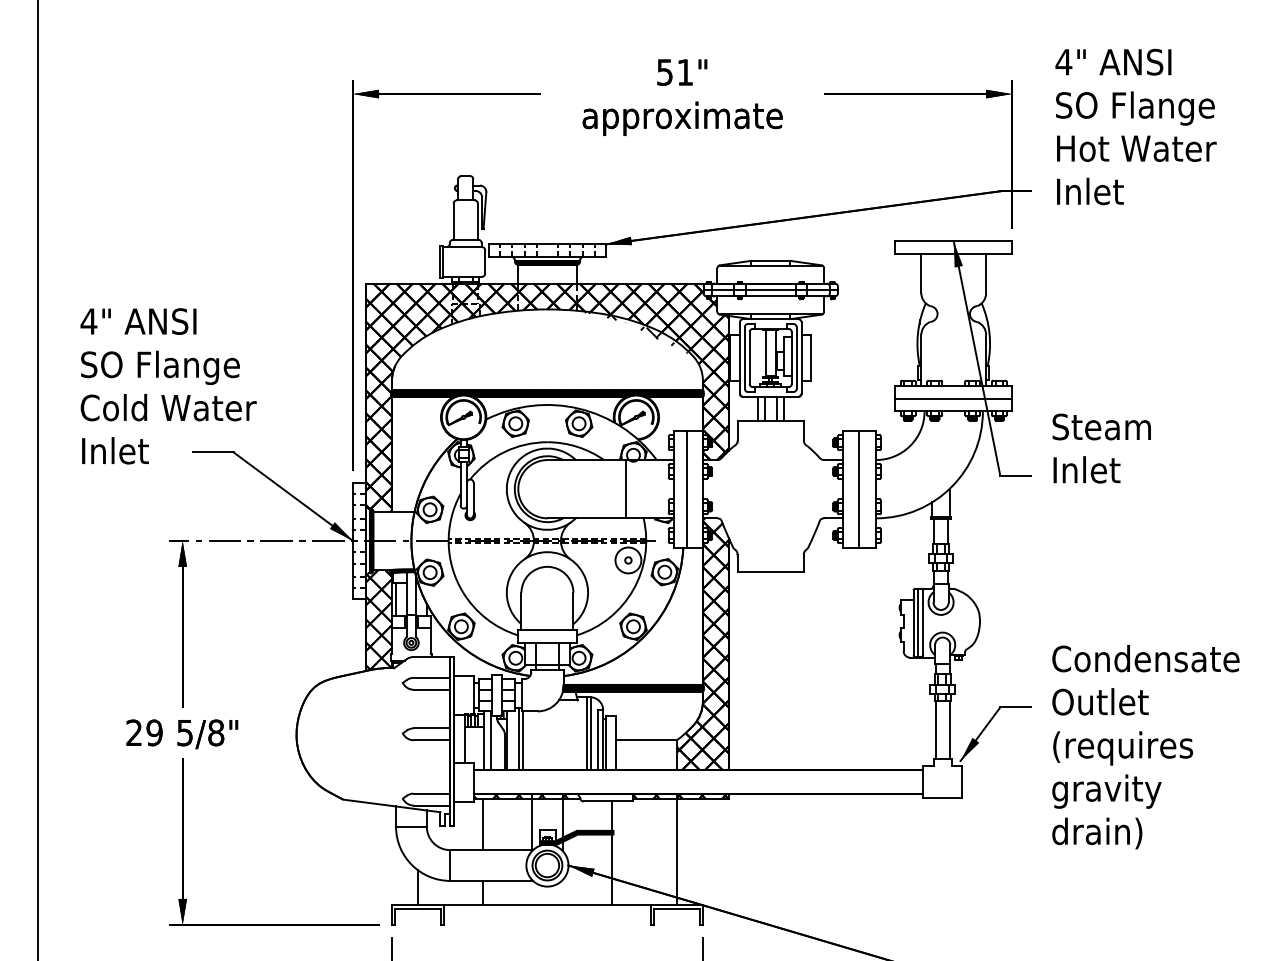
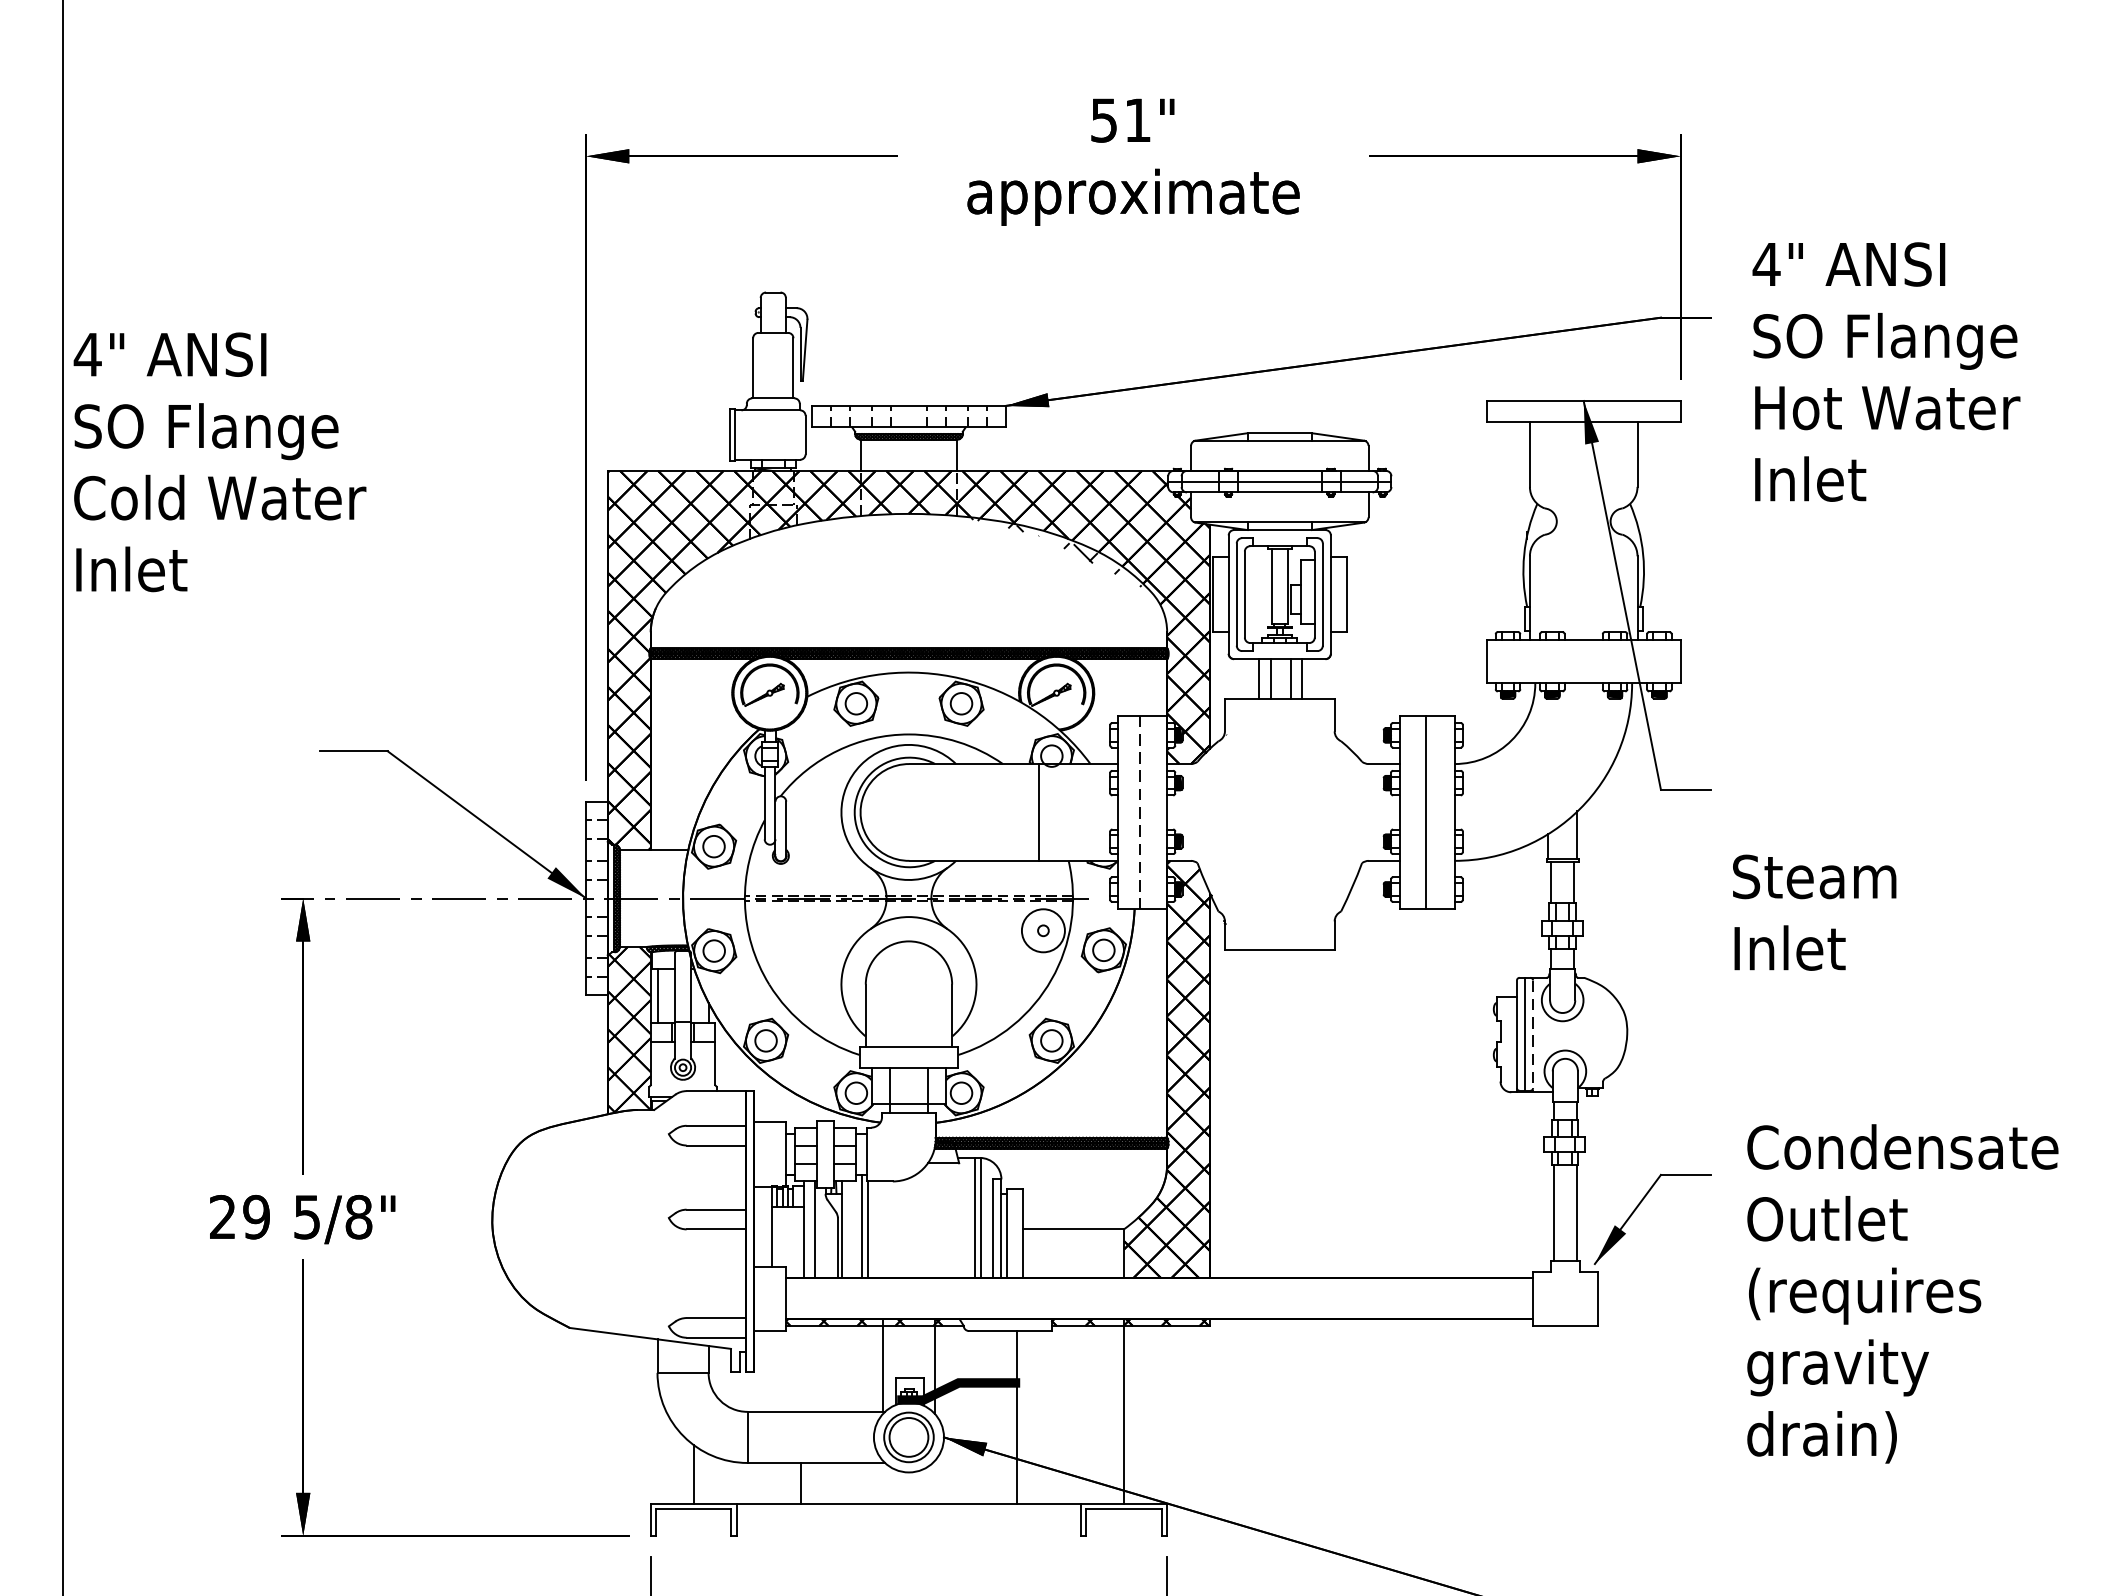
text: (1135, 126) -> (1885, 371), moved
text: (168, 386) -> (219, 462), moved
line: (953, 398) -> (1583, 661), removed
text: (1101, 448) -> (1814, 912), moved
line: (686, 489) -> (1139, 812), solid -> dashed
line: (923, 624) -> (1533, 1037), solid -> dashed
text: (1145, 747) -> (1902, 1294), moved
line: (482, 824) -> (801, 1369), removed

